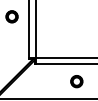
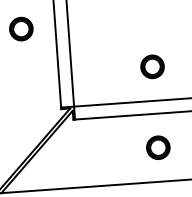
part: (76, 40) -> (151, 66), added

